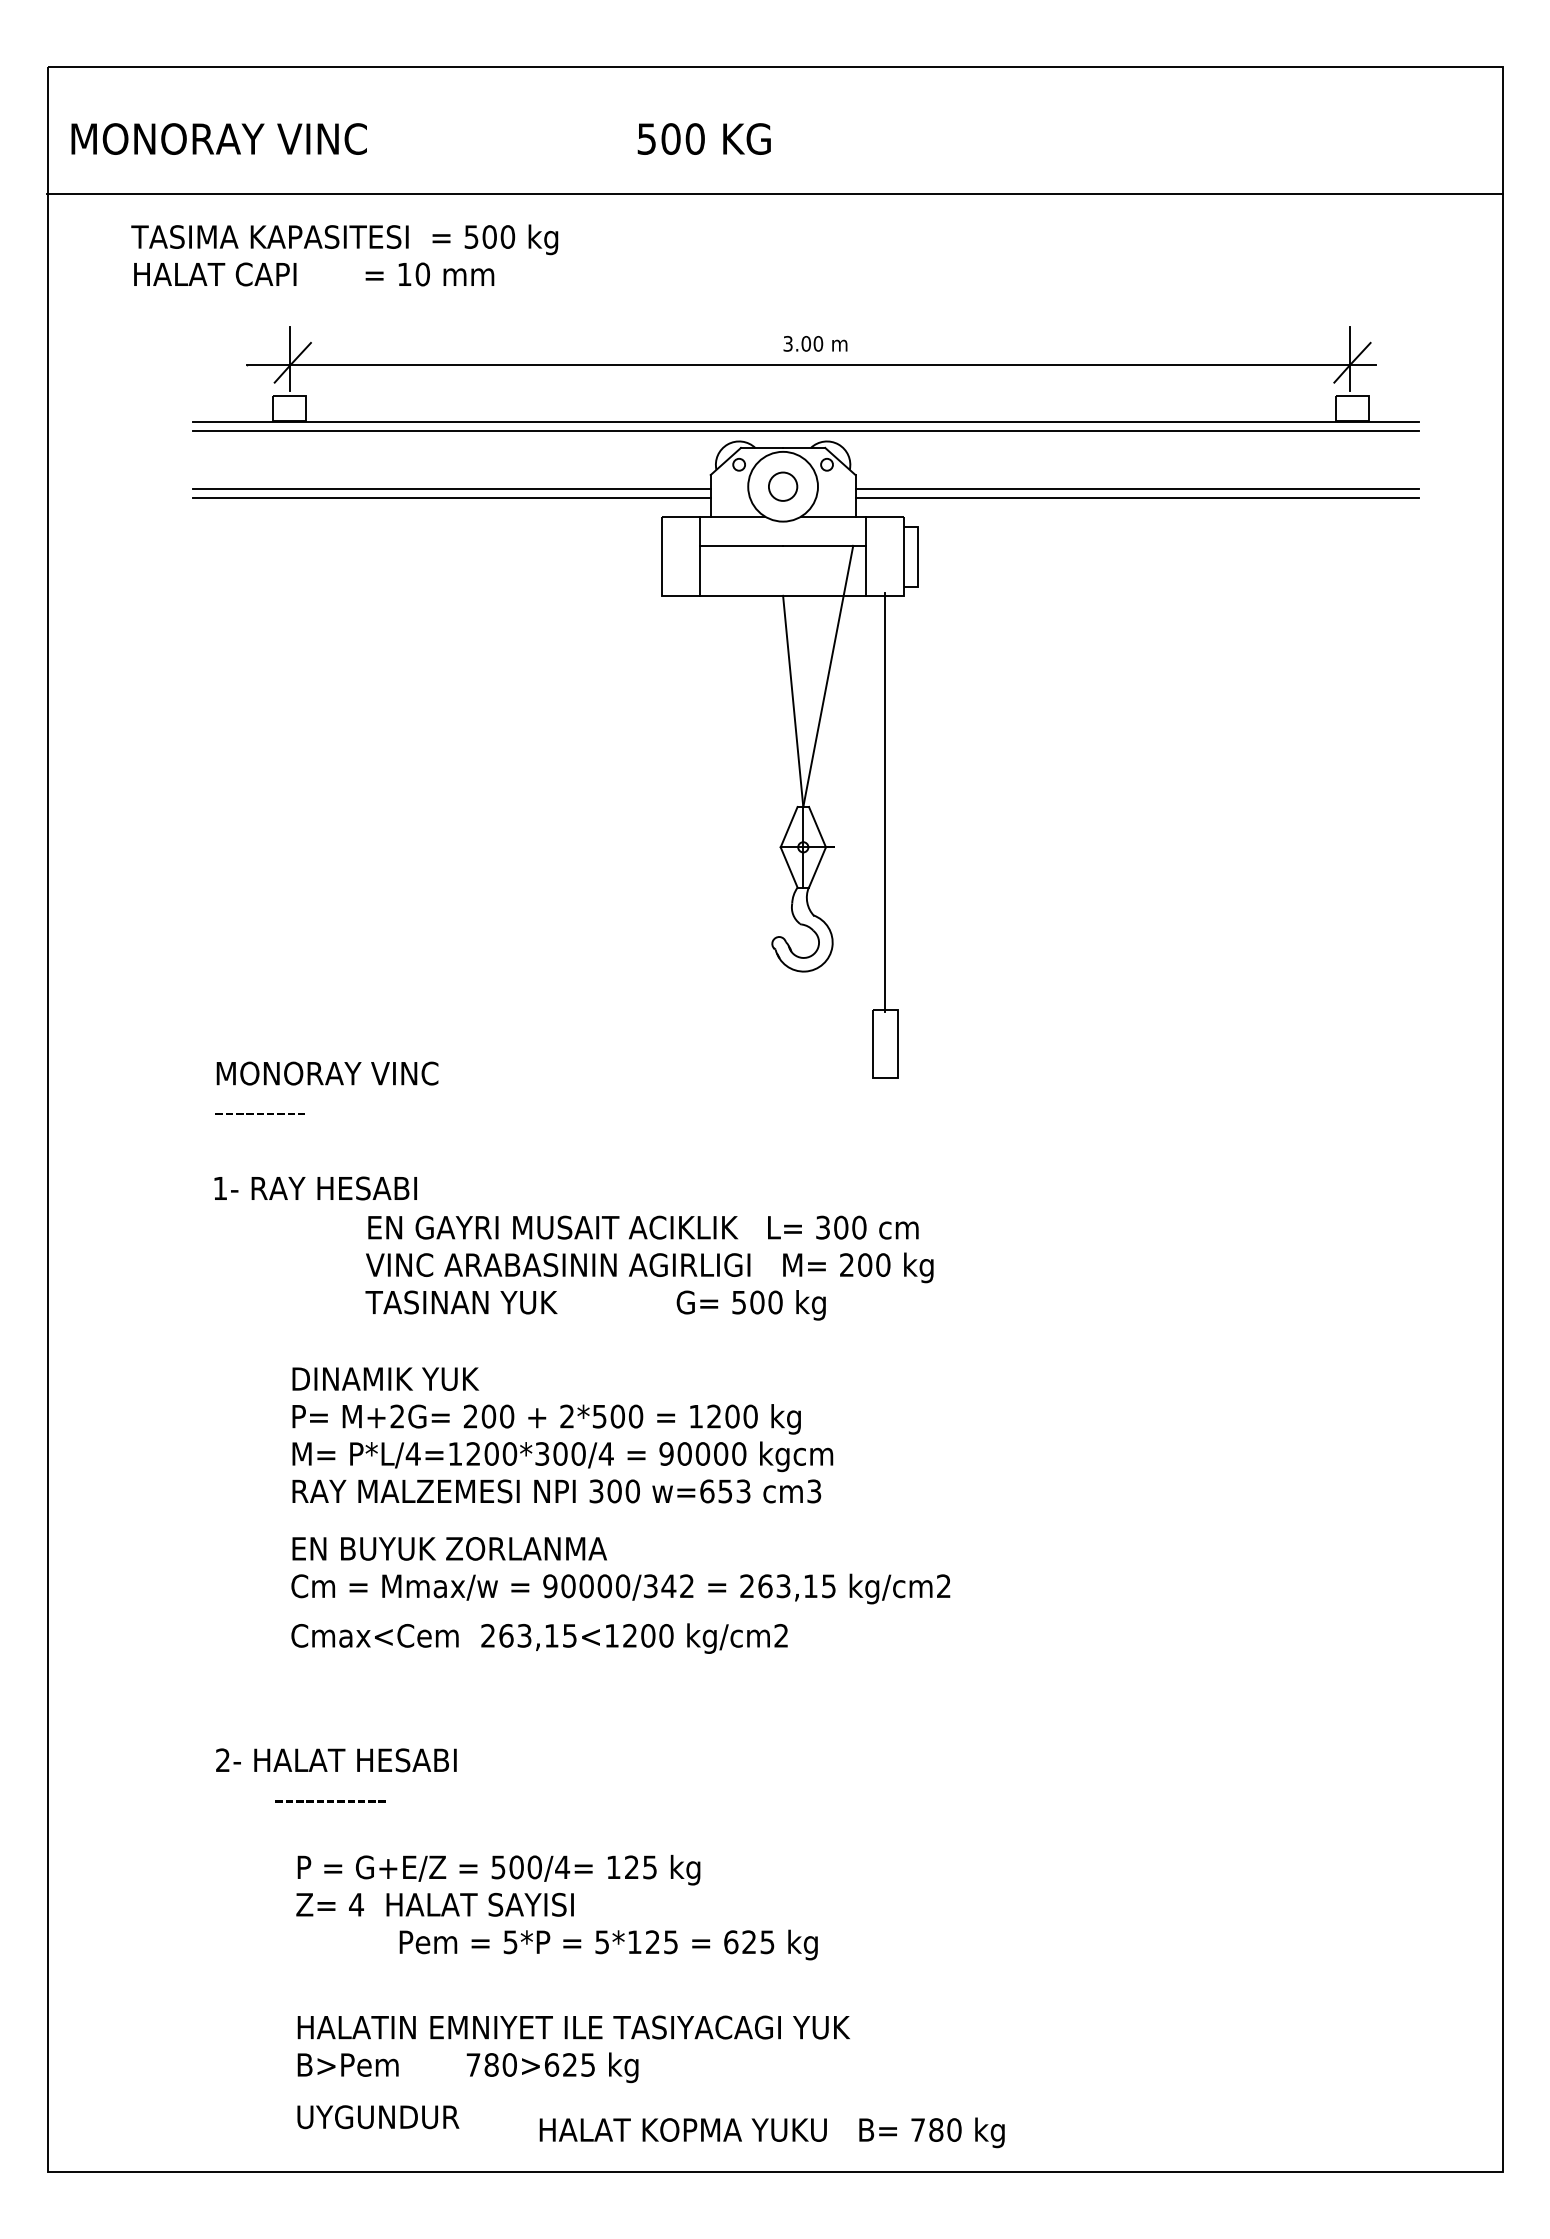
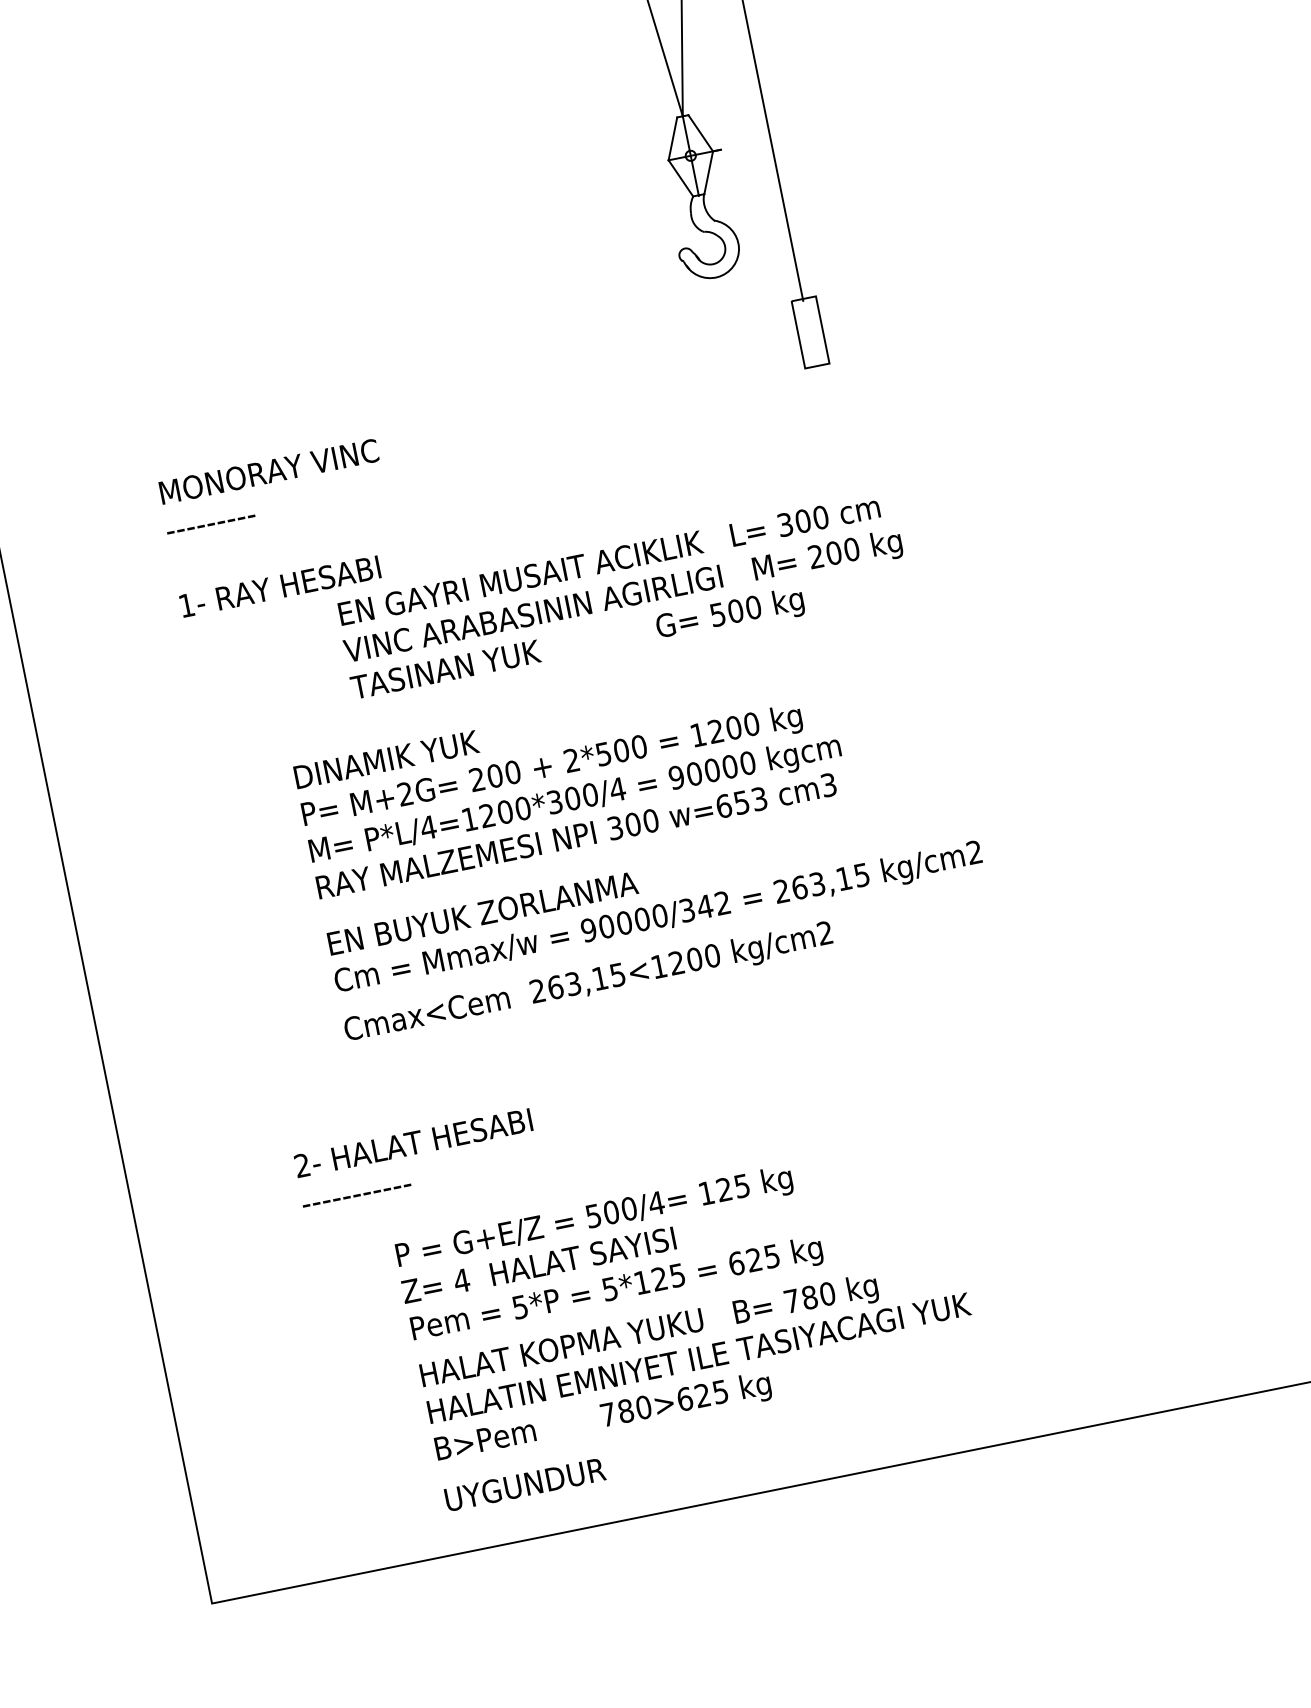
text: (330, 1801) -> (356, 1195), moved
text: (608, 1944) -> (616, 1290), moved
text: (771, 2132) -> (648, 1332), moved

